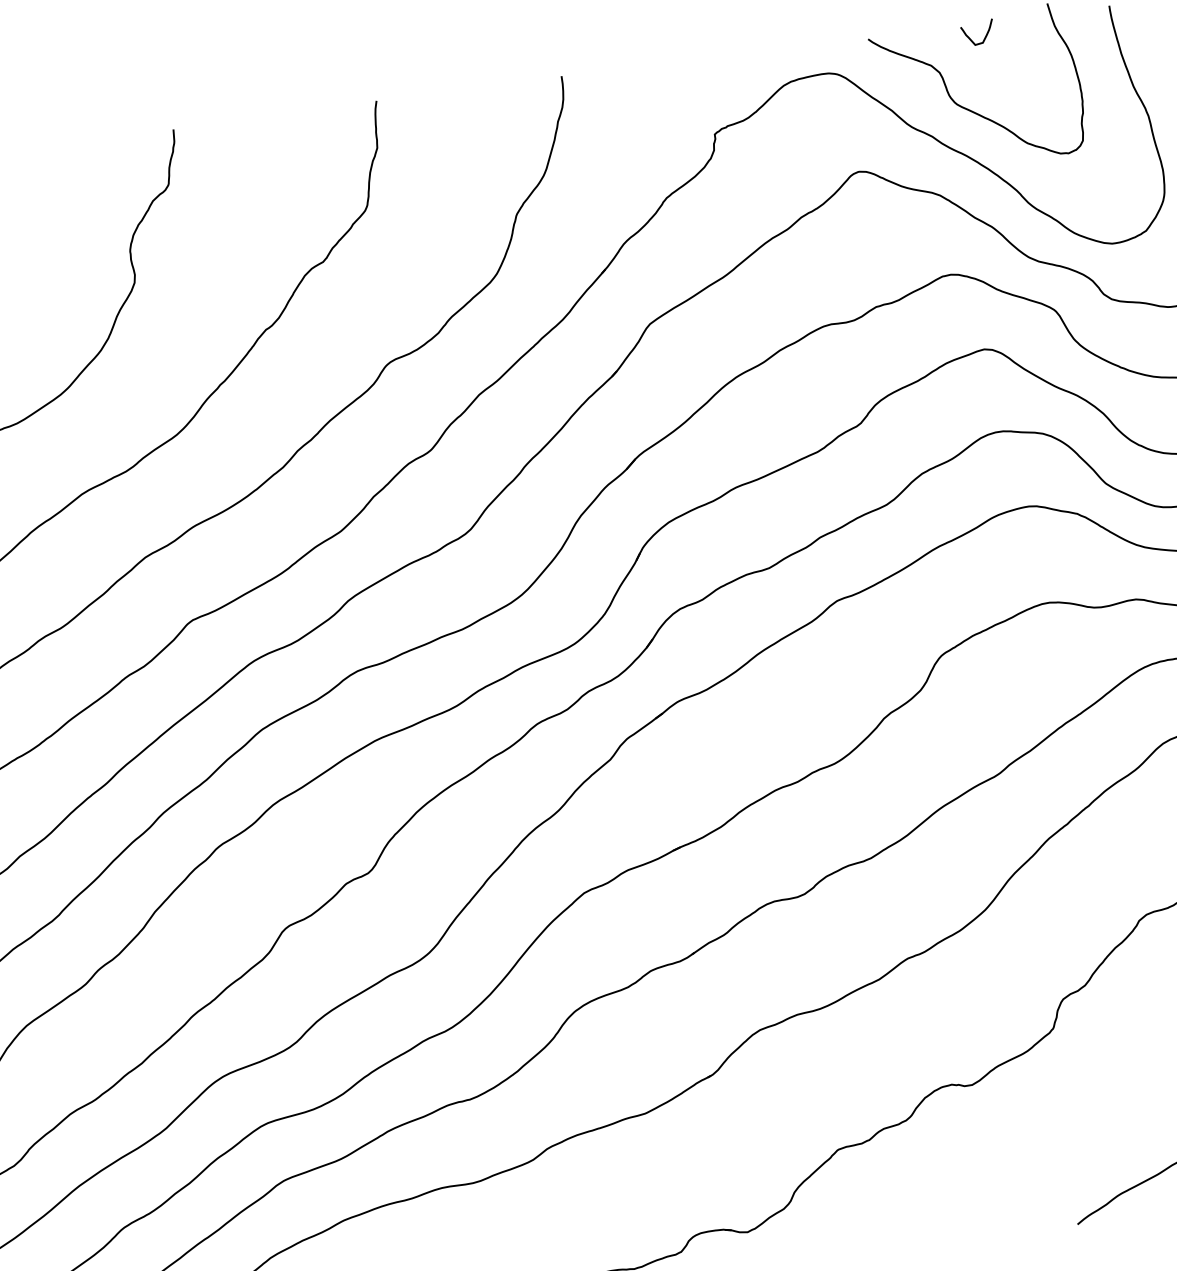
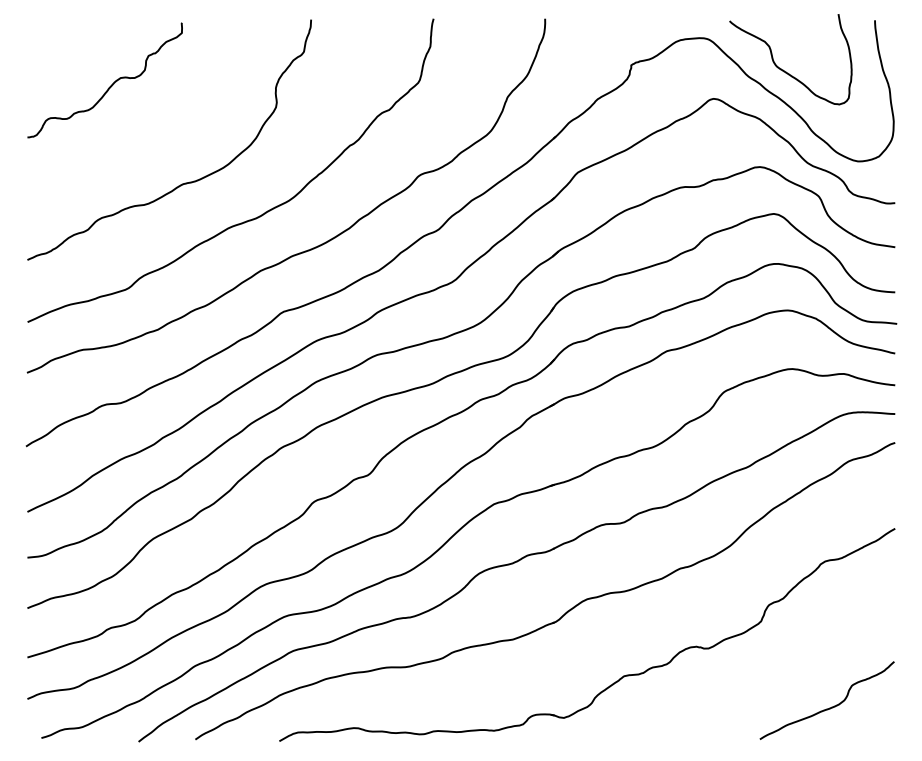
curve: (970, 38) -> (790, 28), removed

